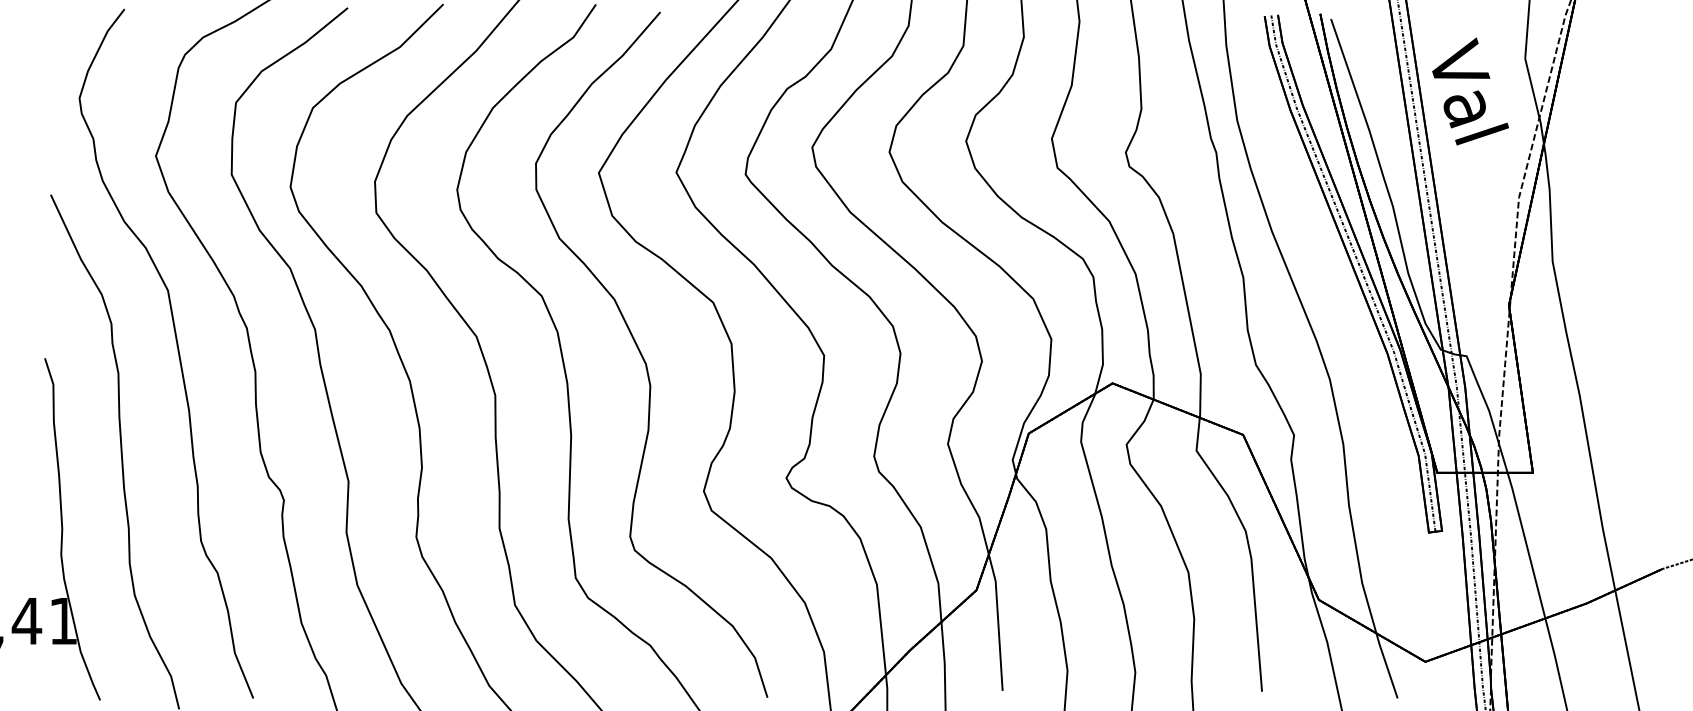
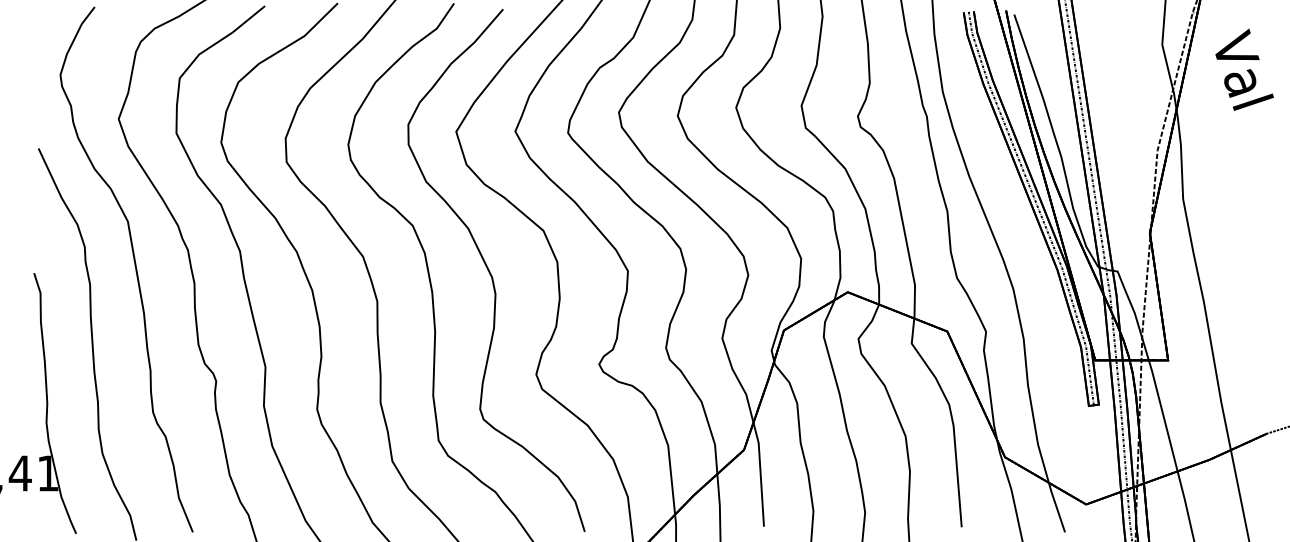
text: (1470, 91) -> (1244, 69), moved

